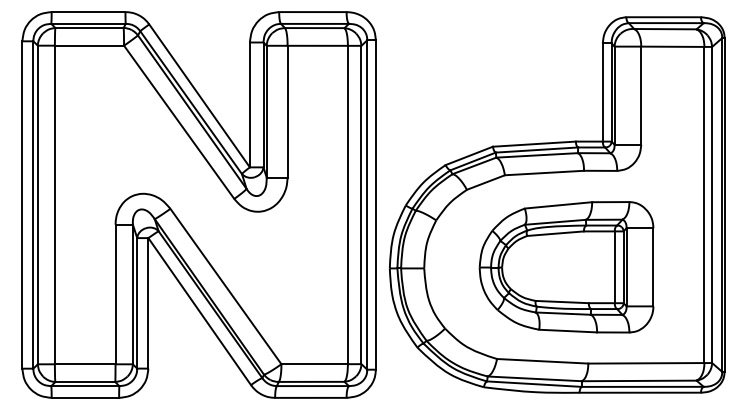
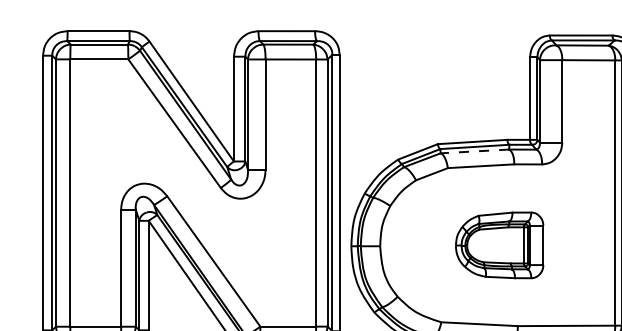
line: (537, 155) -> (475, 151), solid -> dashed
part: (566, 267) -> (499, 245), size x0.6

